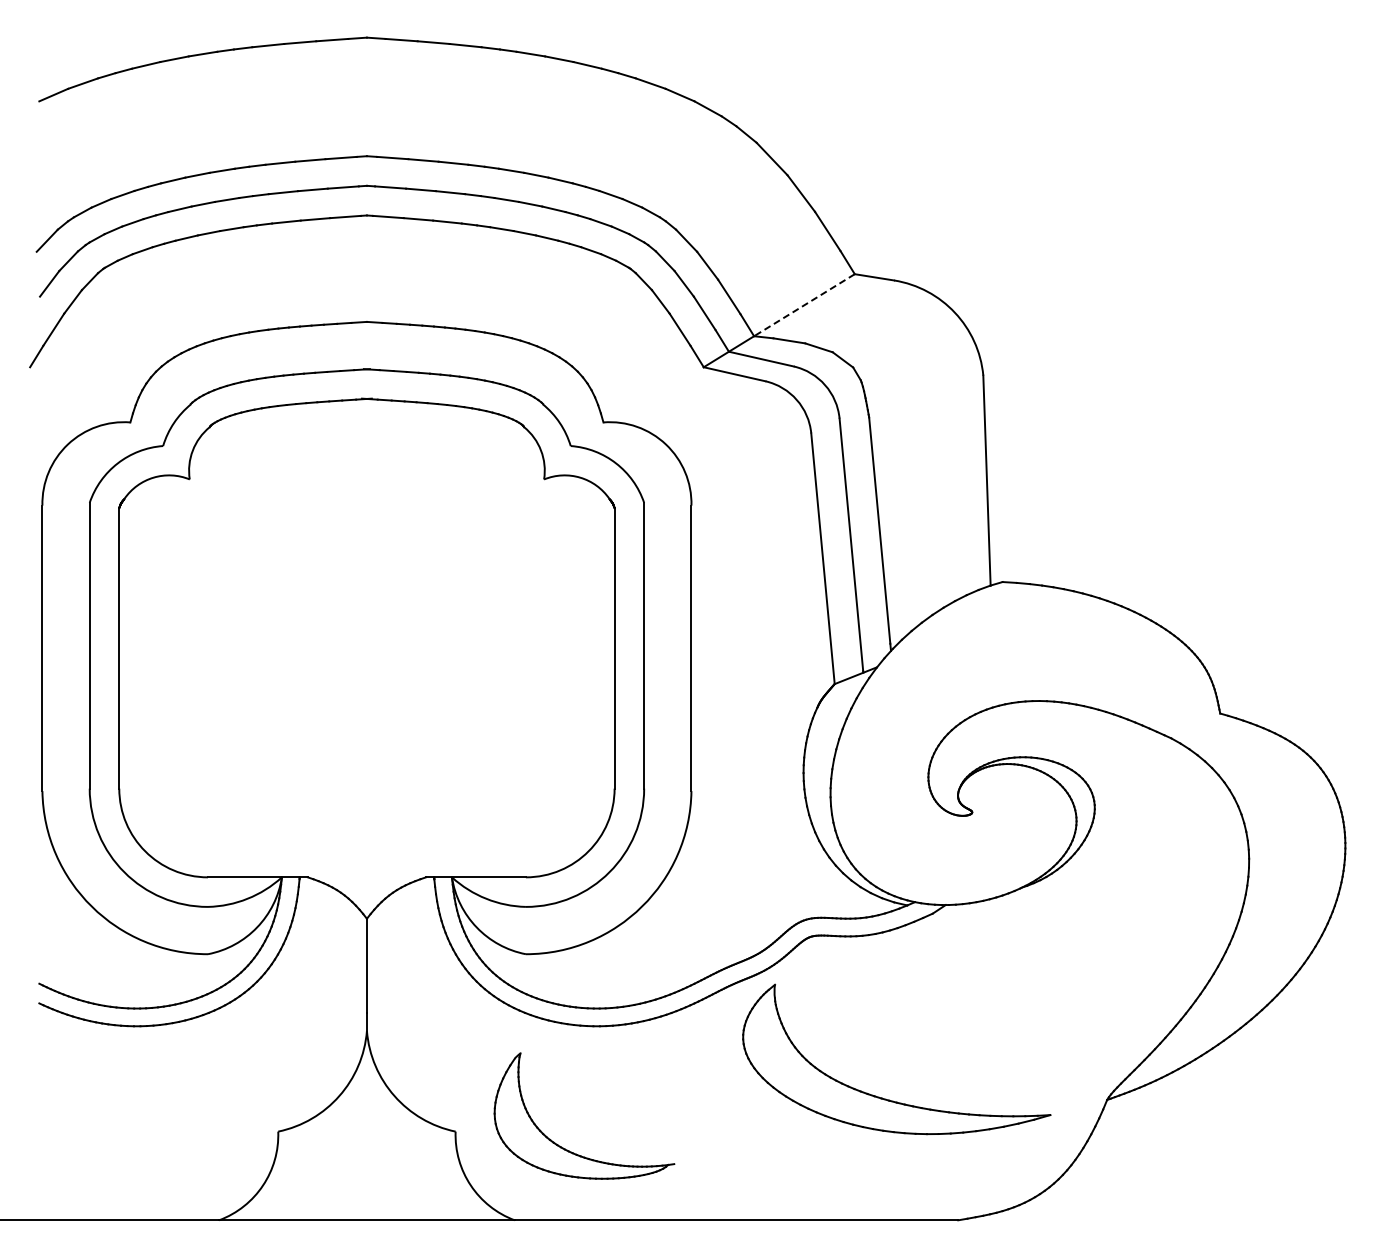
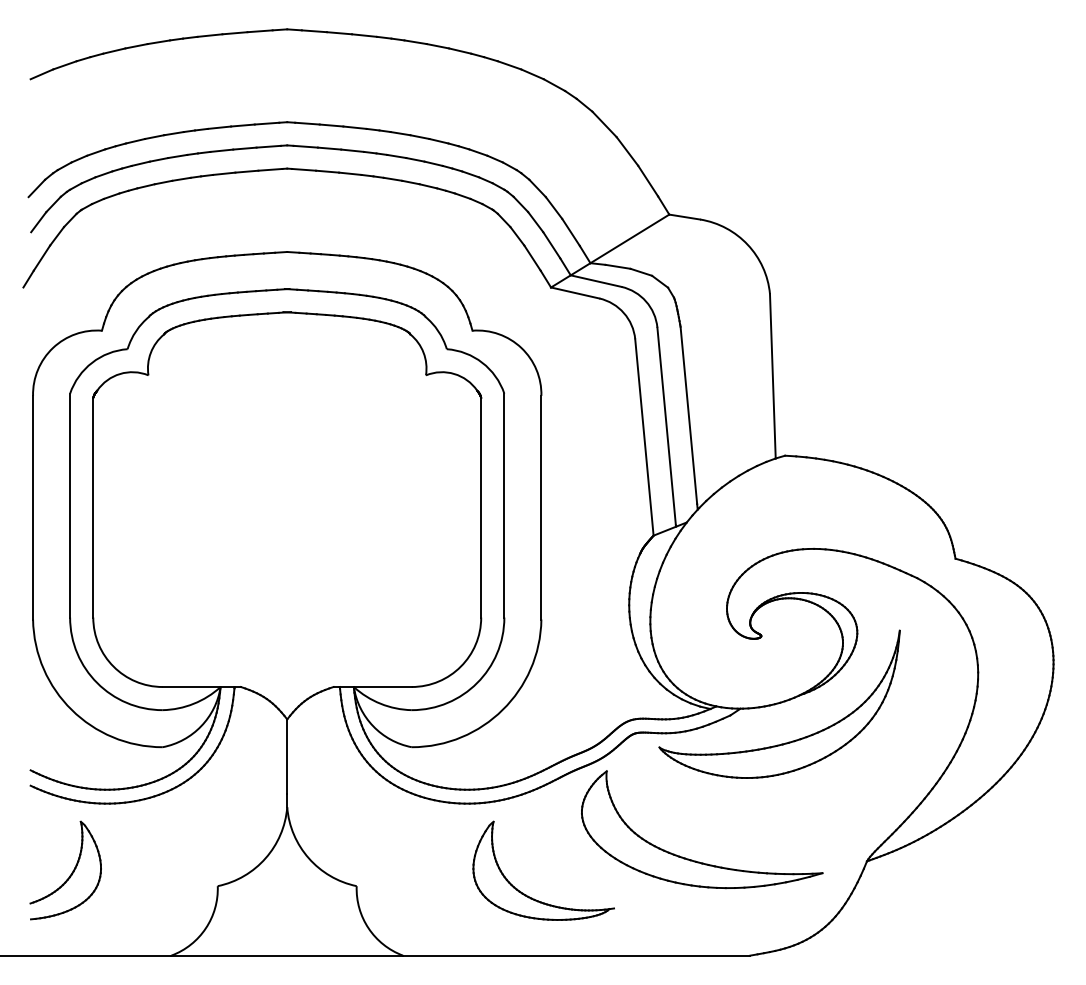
line: (804, 305) -> (629, 239), dashed -> solid
part: (1006, 947) -> (788, 741), added
part: (90, 1116) -> (70, 874), added
part: (567, 1149) -> (530, 897), moved

